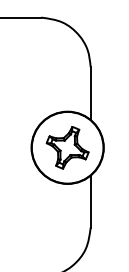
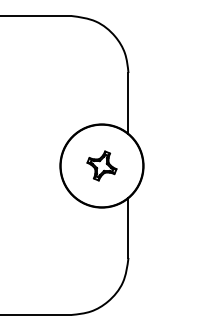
part: (67, 147) -> (101, 165), size x0.6

